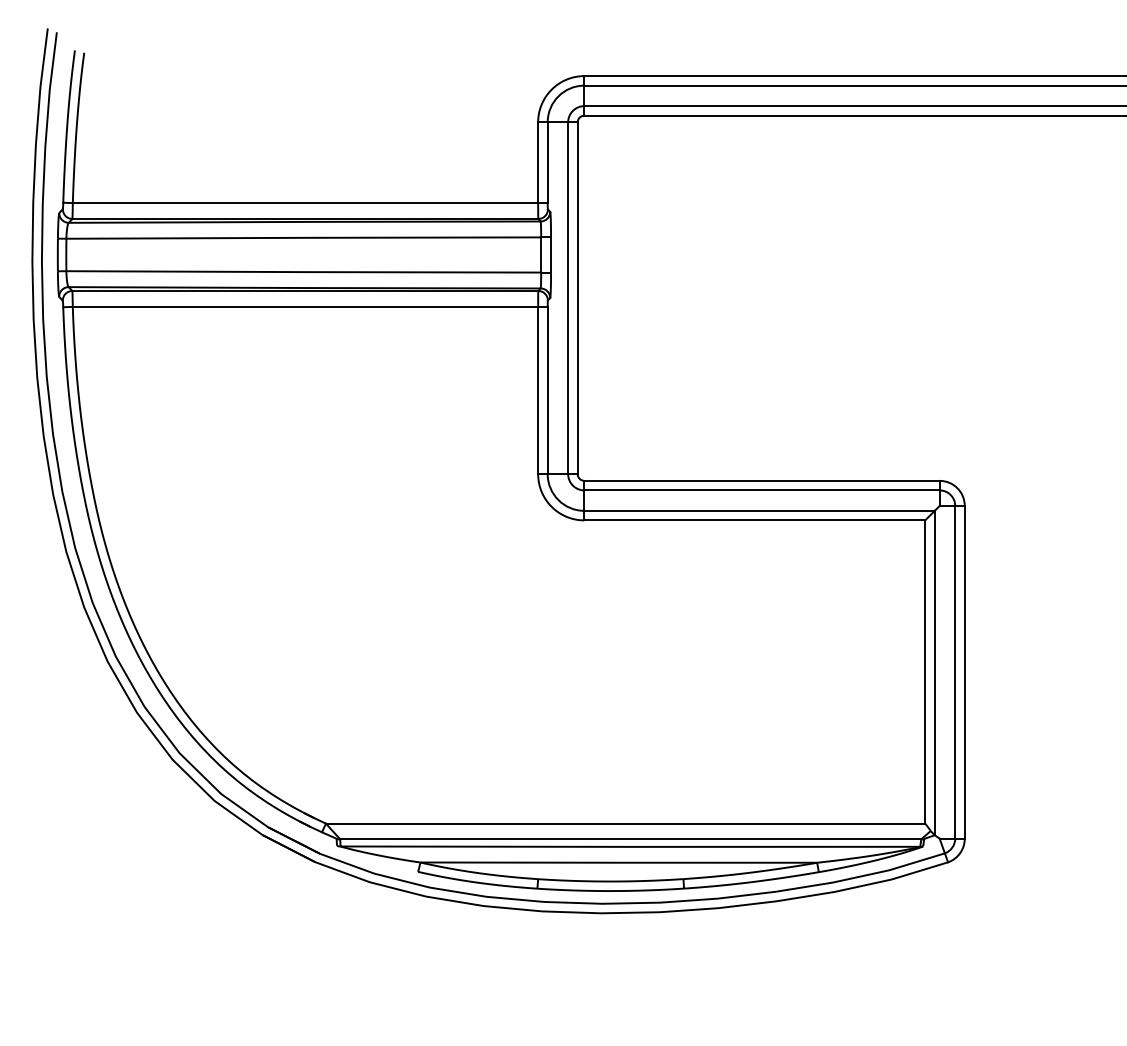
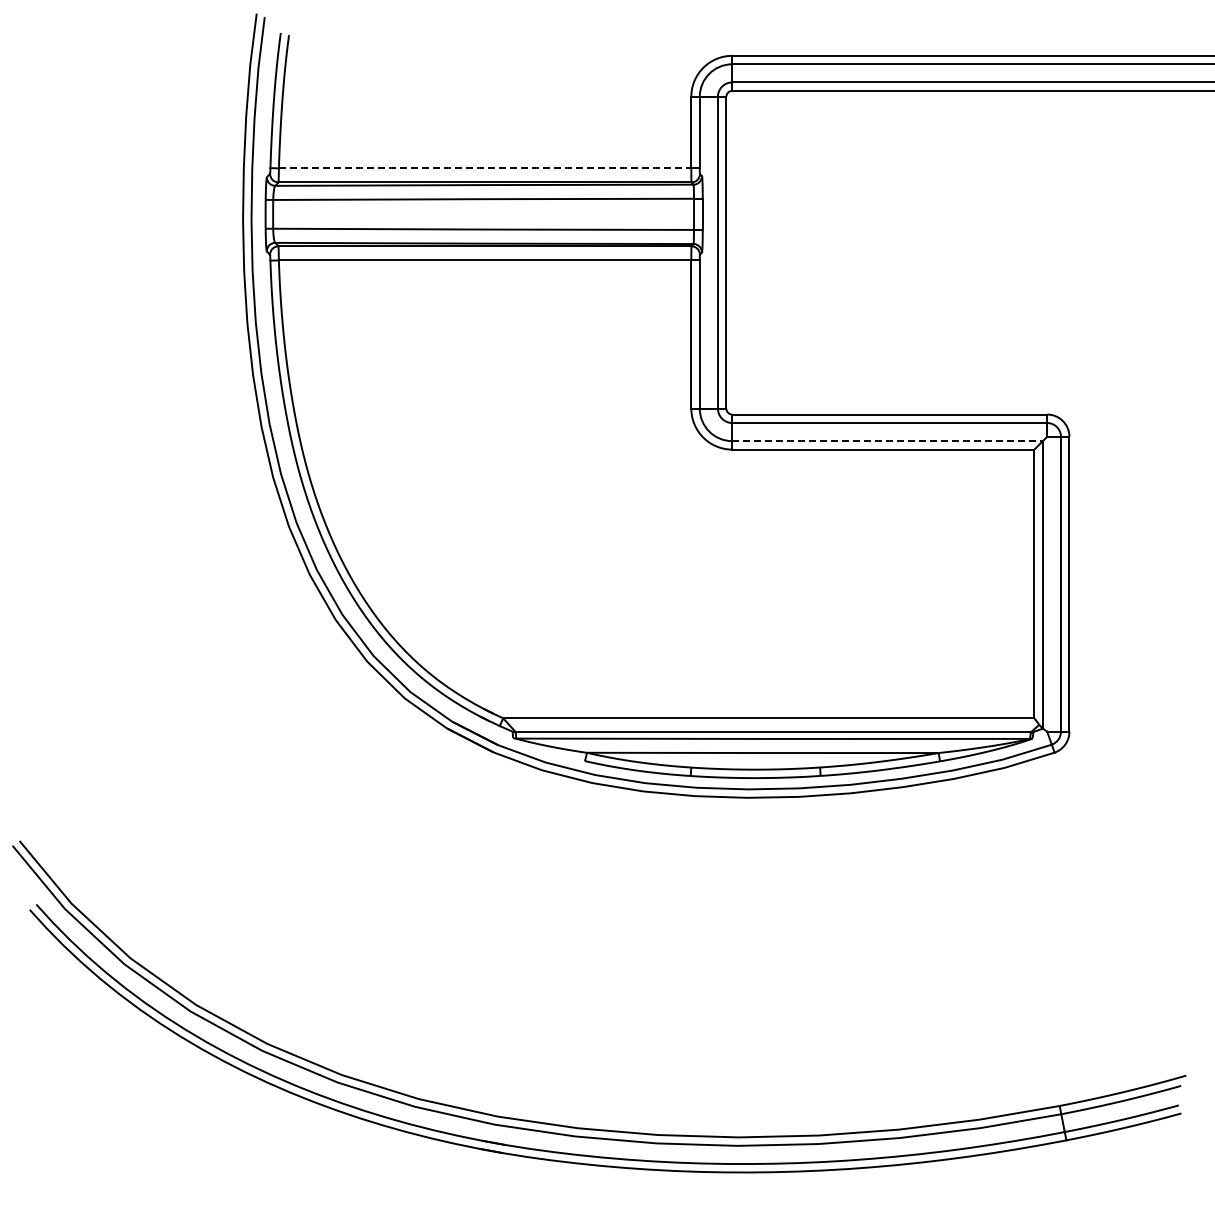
line: (305, 203) -> (485, 168), solid -> dashed
line: (760, 511) -> (888, 441), solid -> dashed

